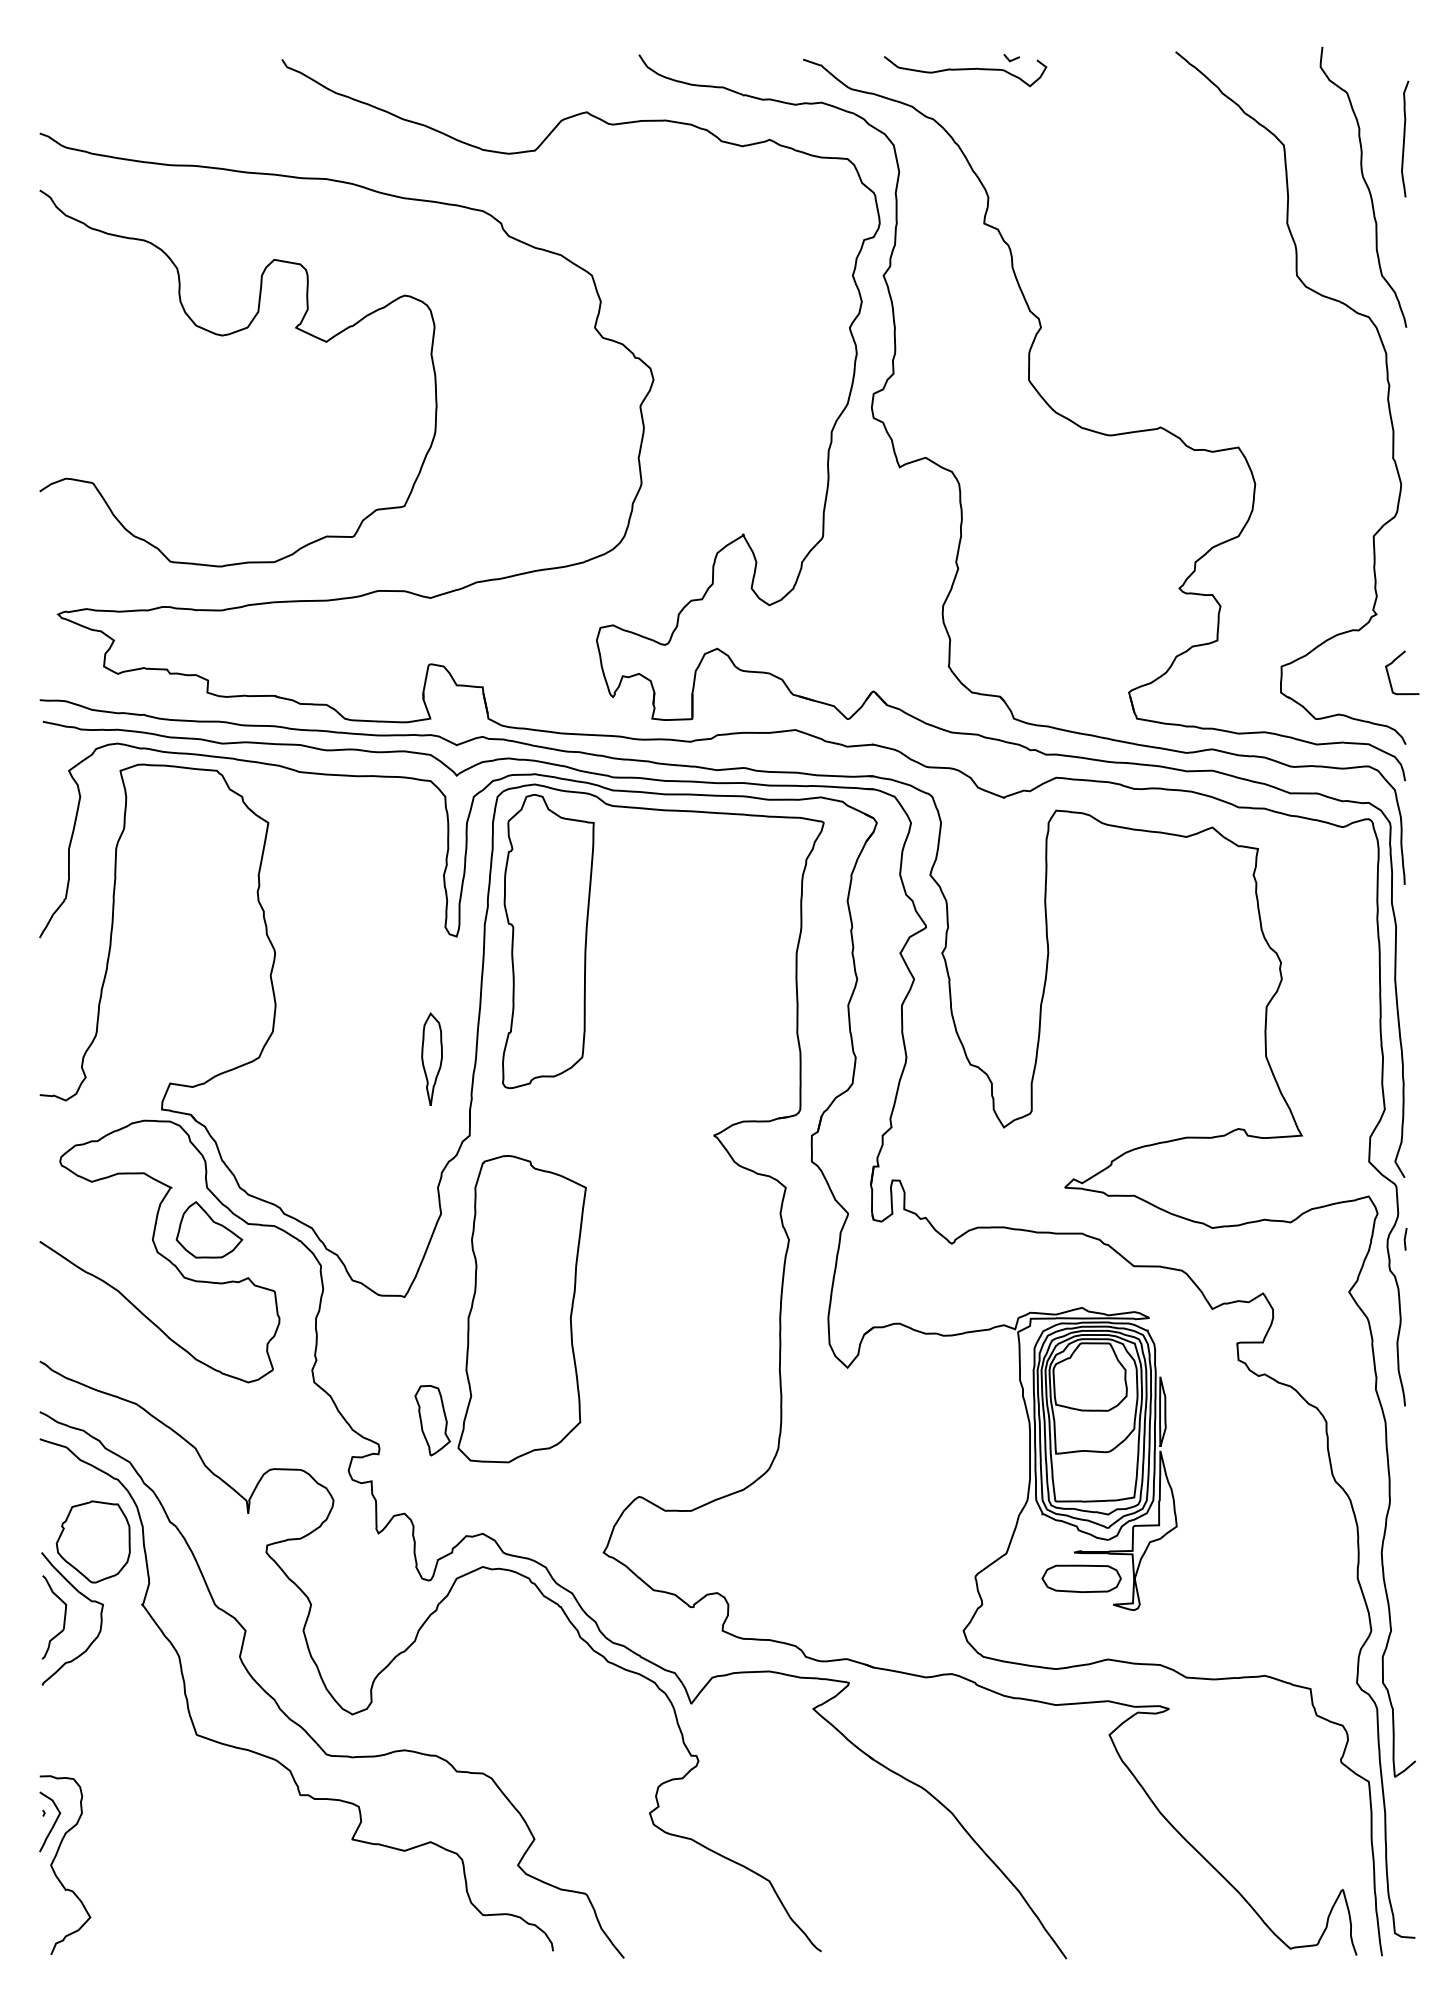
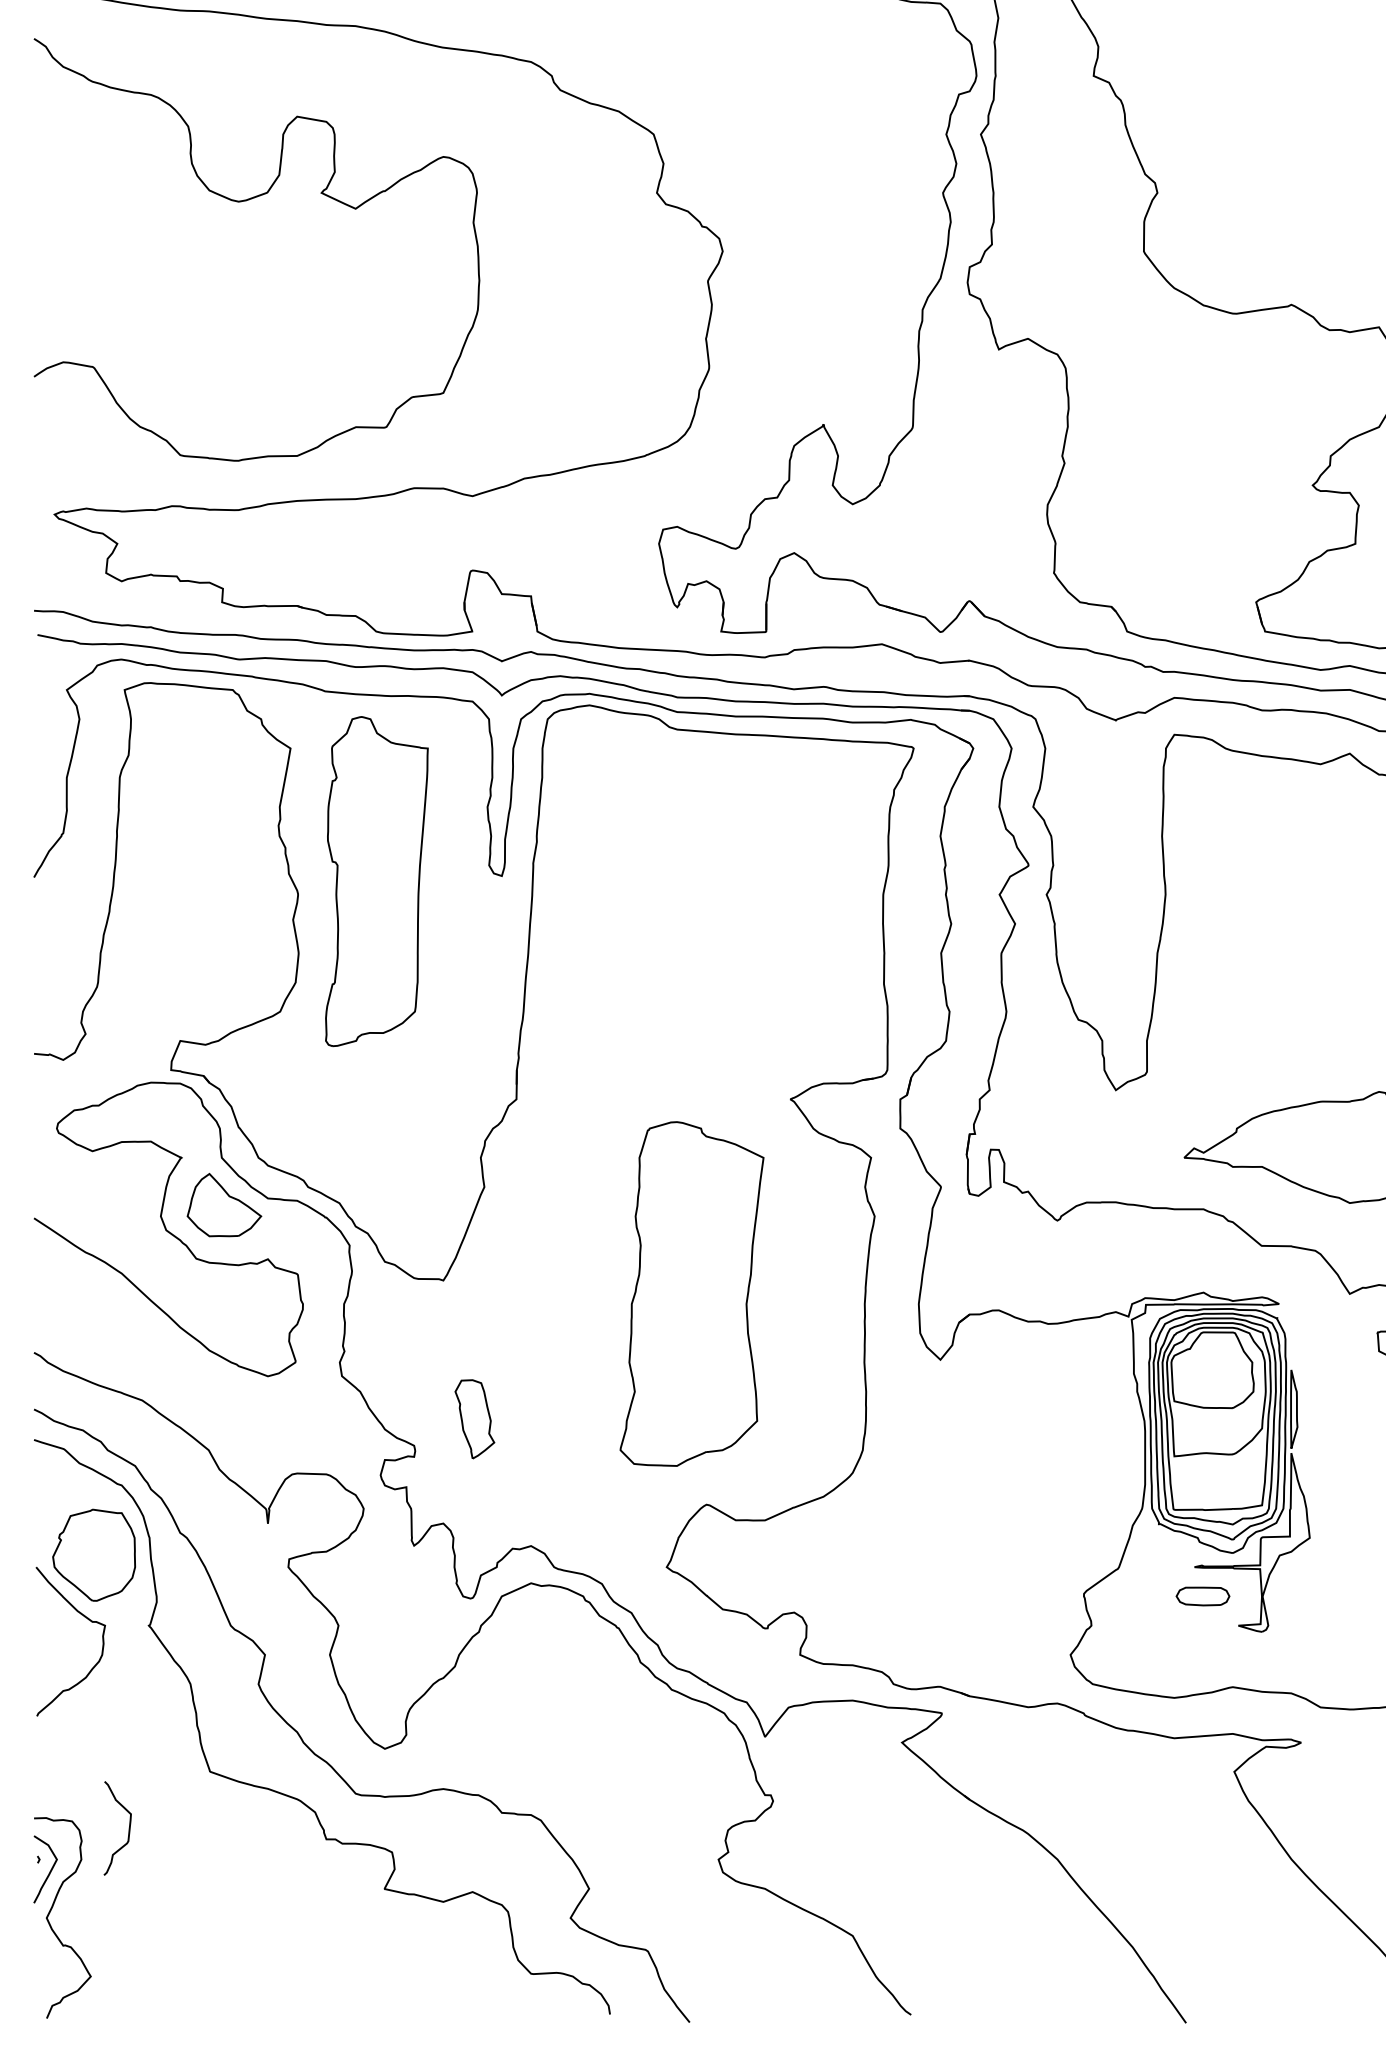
part: (548, 941) -> (377, 881), moved
part: (431, 1058) -> (473, 1012), removed
part: (521, 1309) -> (691, 1294), moved
part: (1081, 1578) -> (1202, 1596), size x0.6
curve: (63, 1620) -> (127, 1831), moved

